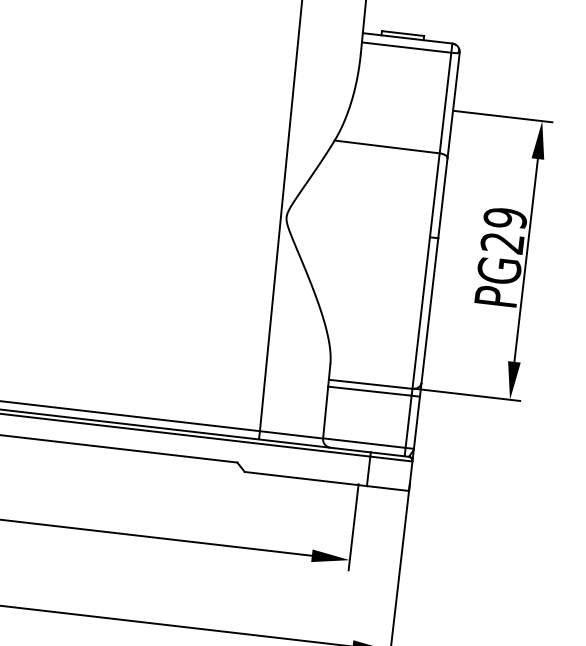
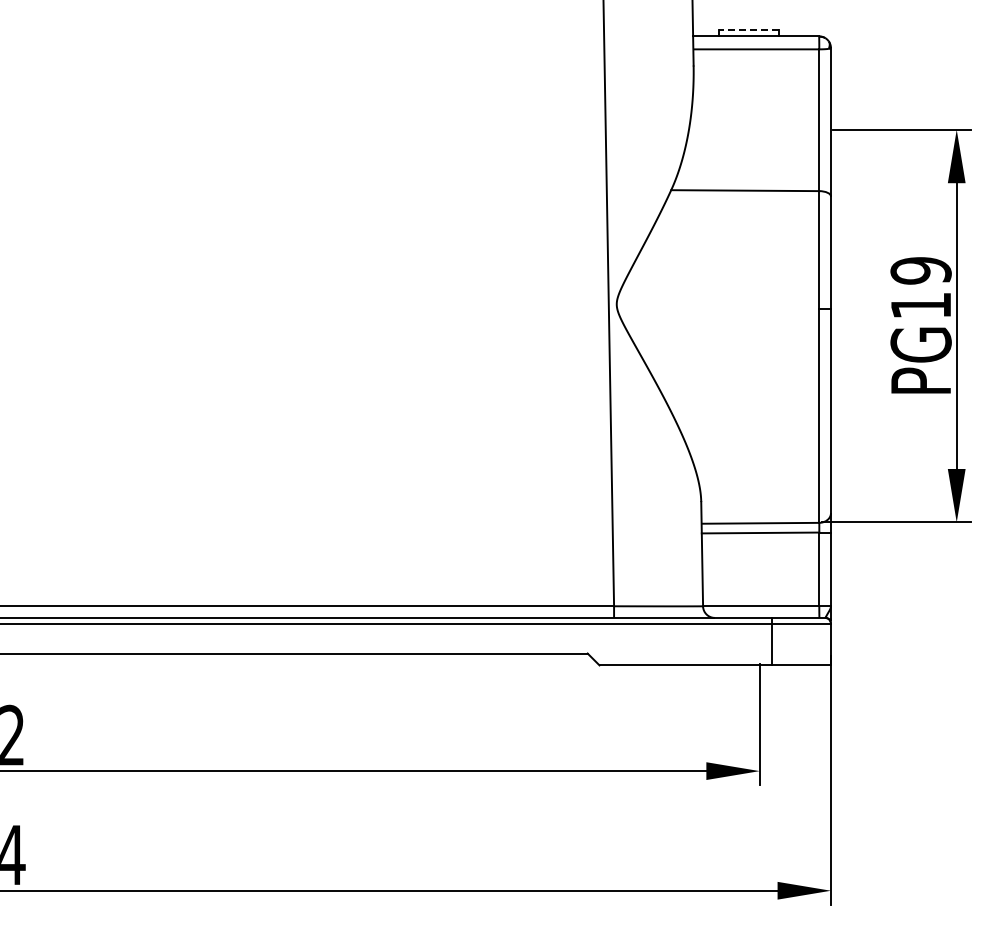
line: (403, 33) -> (749, 30), solid -> dashed
text: (502, 243) -> (920, 306), PG29 -> PG19

